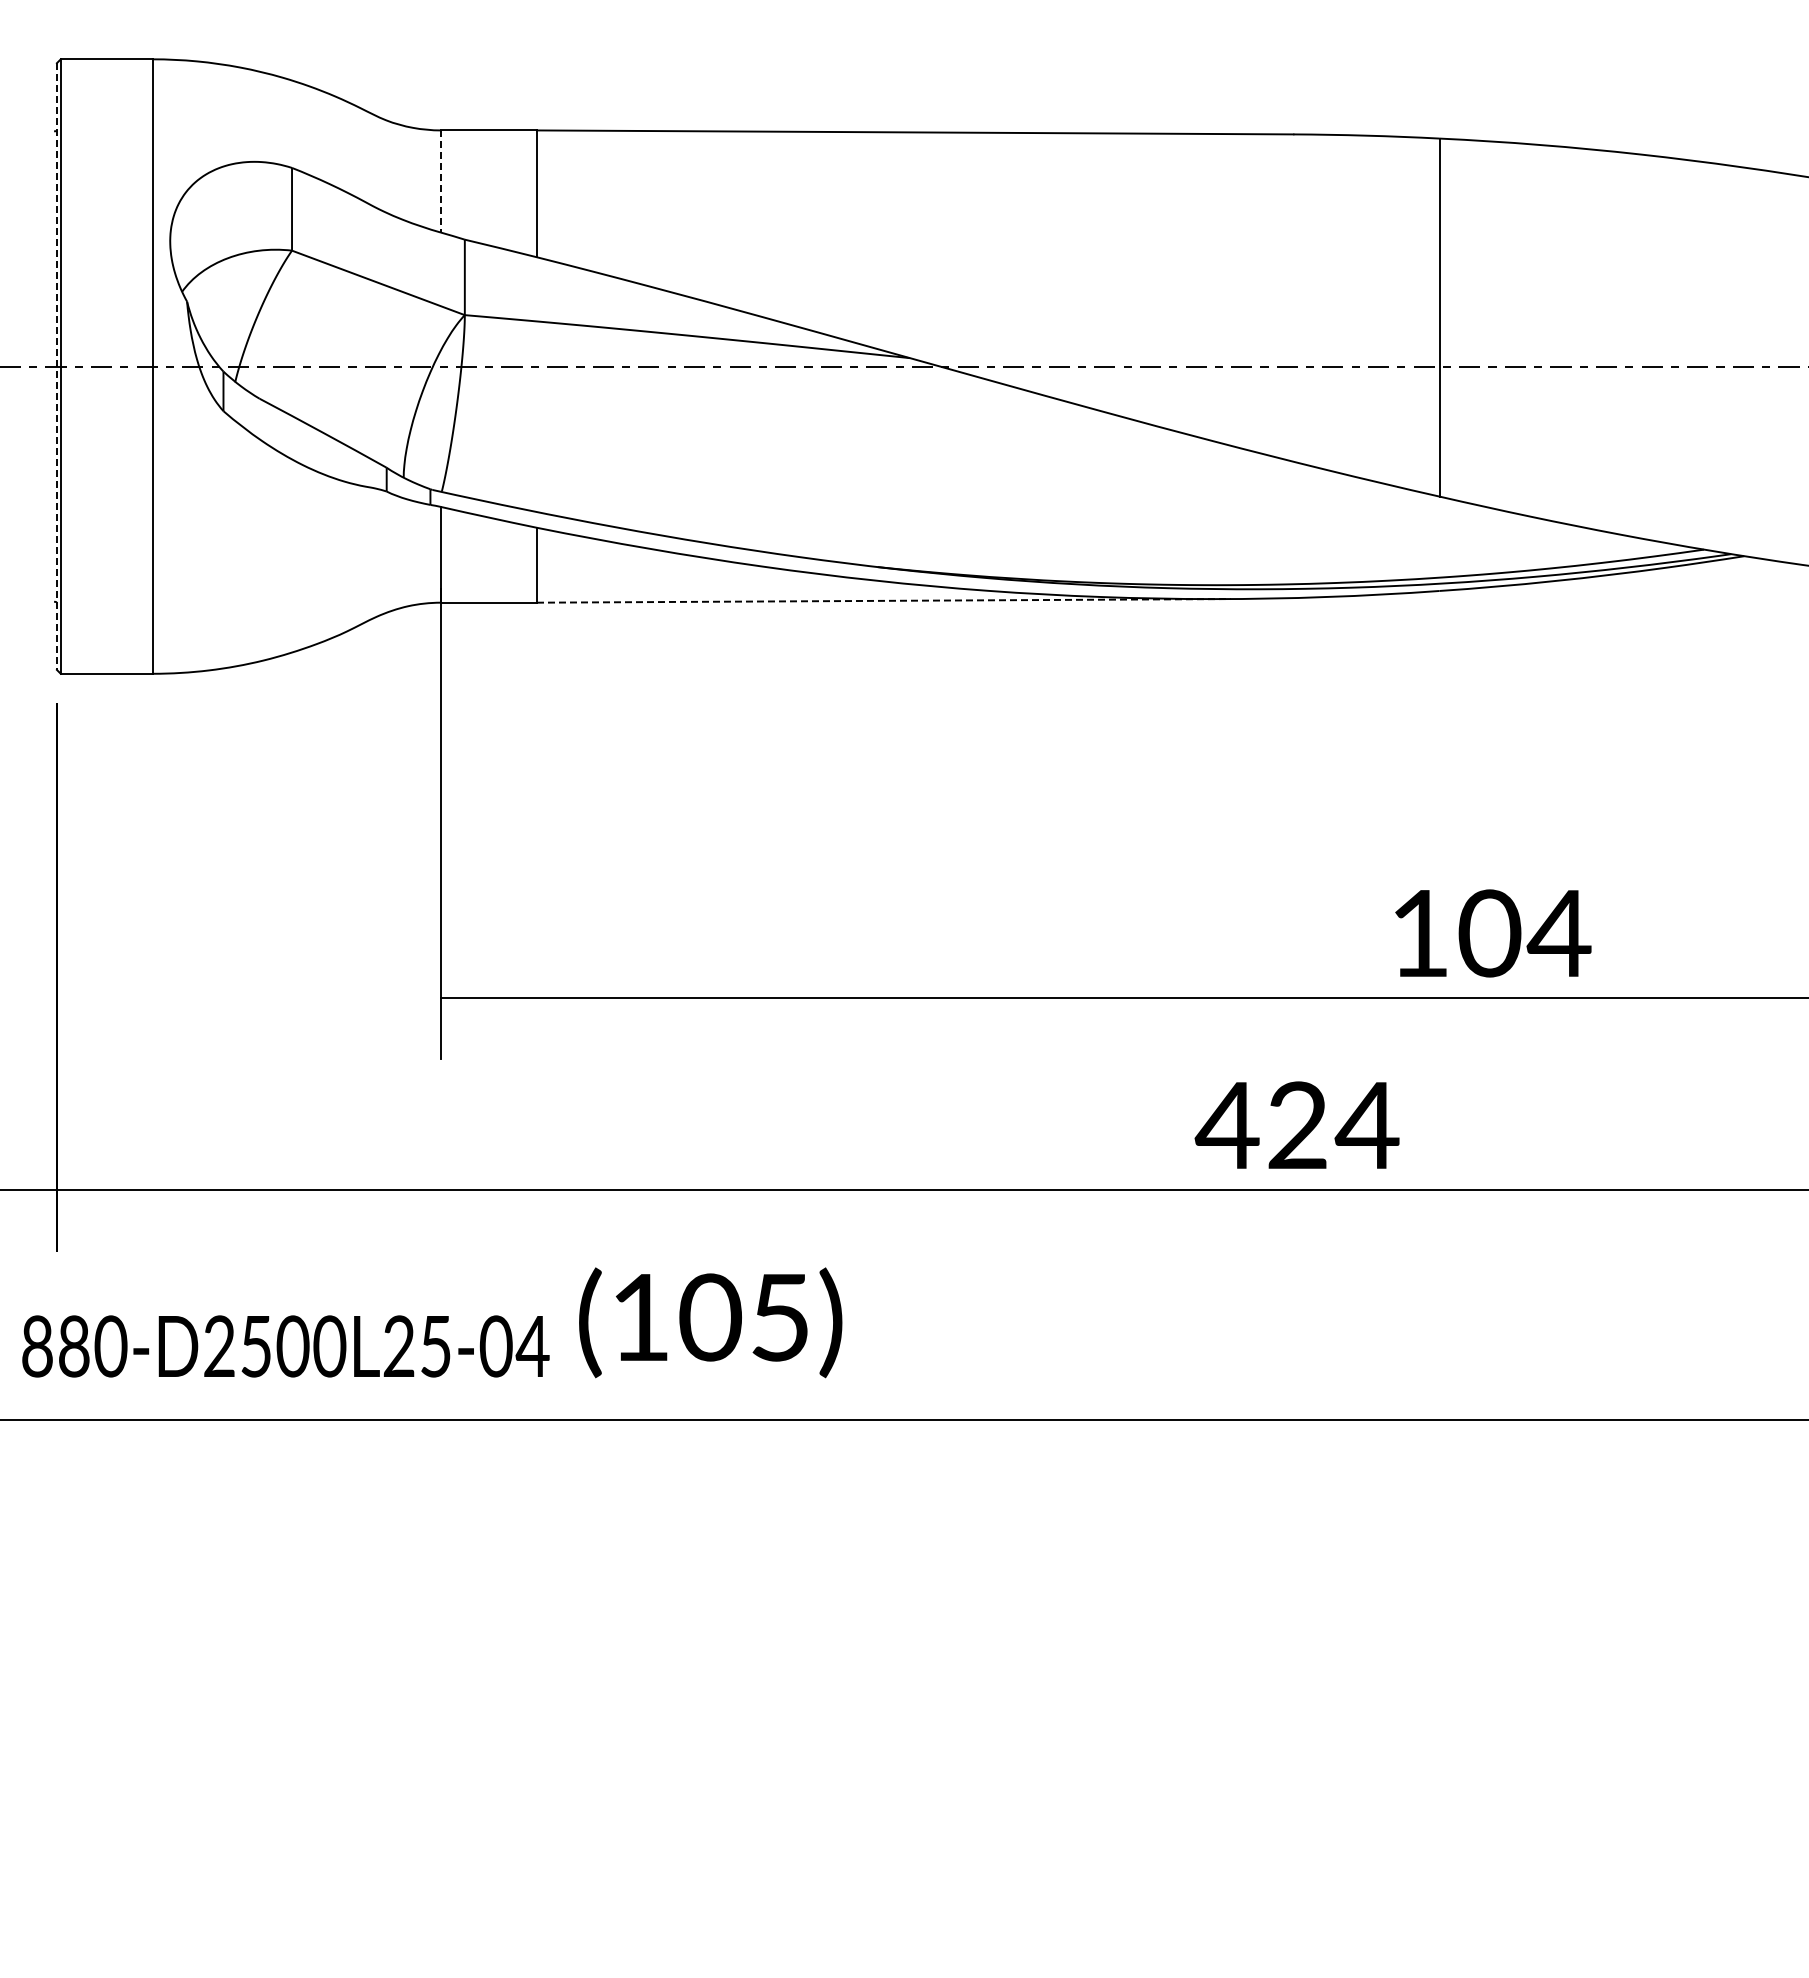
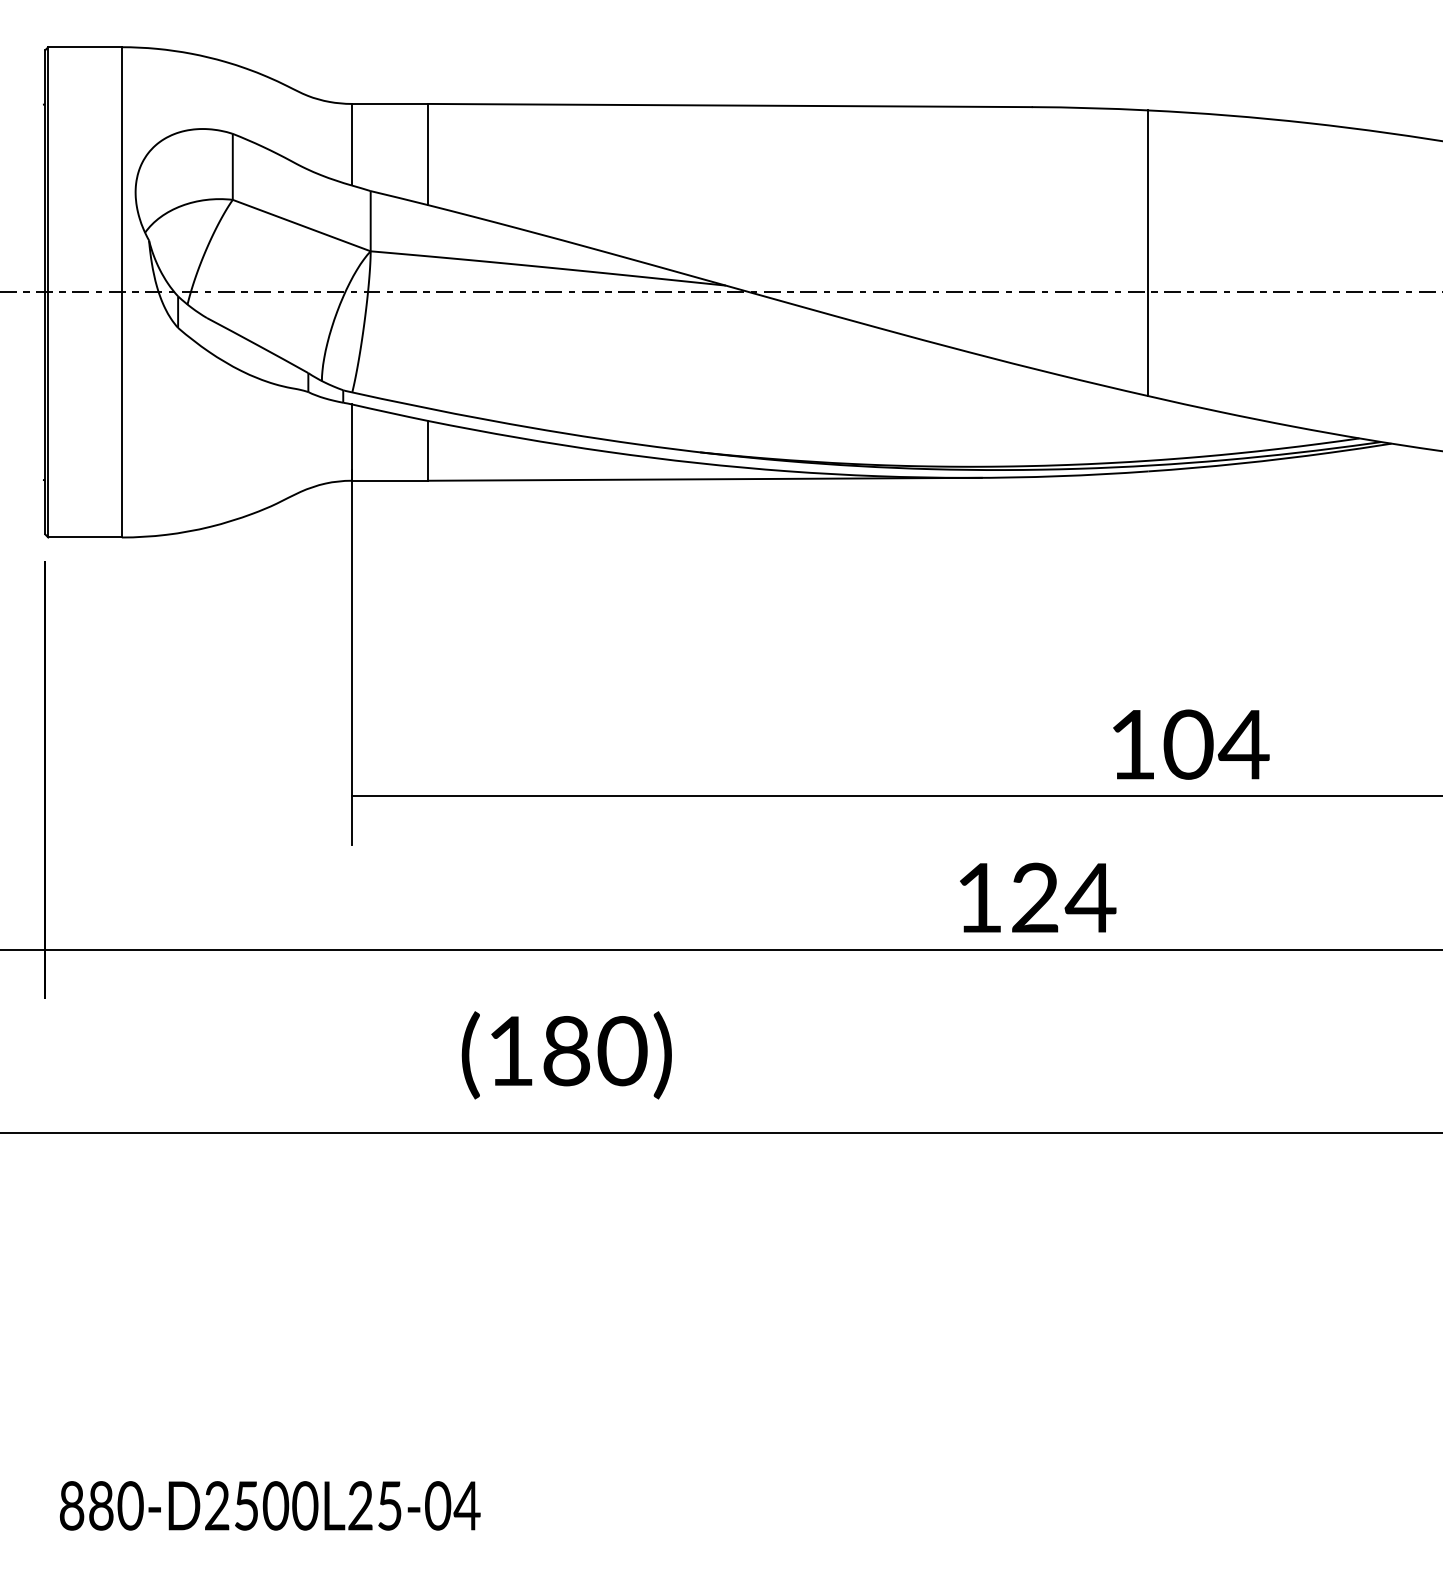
line: (440, 182) -> (351, 145), dashed -> solid
line: (56, 367) -> (44, 293), dashed -> solid
line: (883, 600) -> (704, 479), dashed -> solid
text: (1226, 1125) -> (978, 897), 424 -> 124
text: (745, 1317) -> (594, 1051), (105) -> (180)
text: (285, 1346) -> (269, 1505), moved

